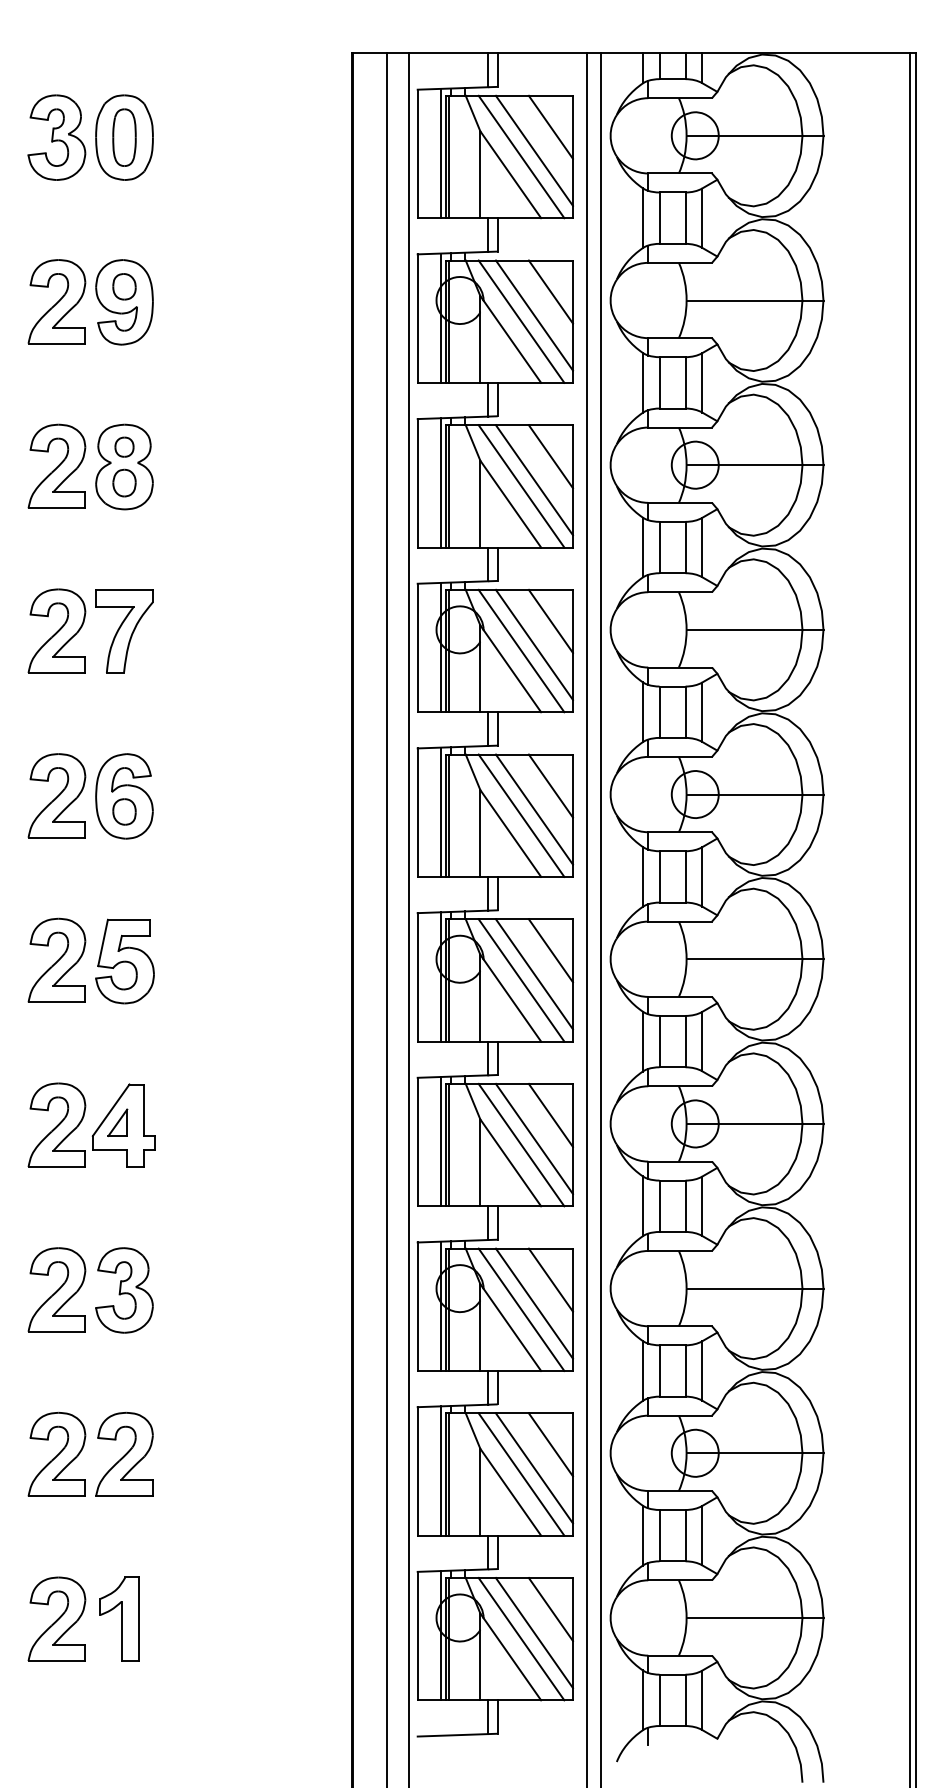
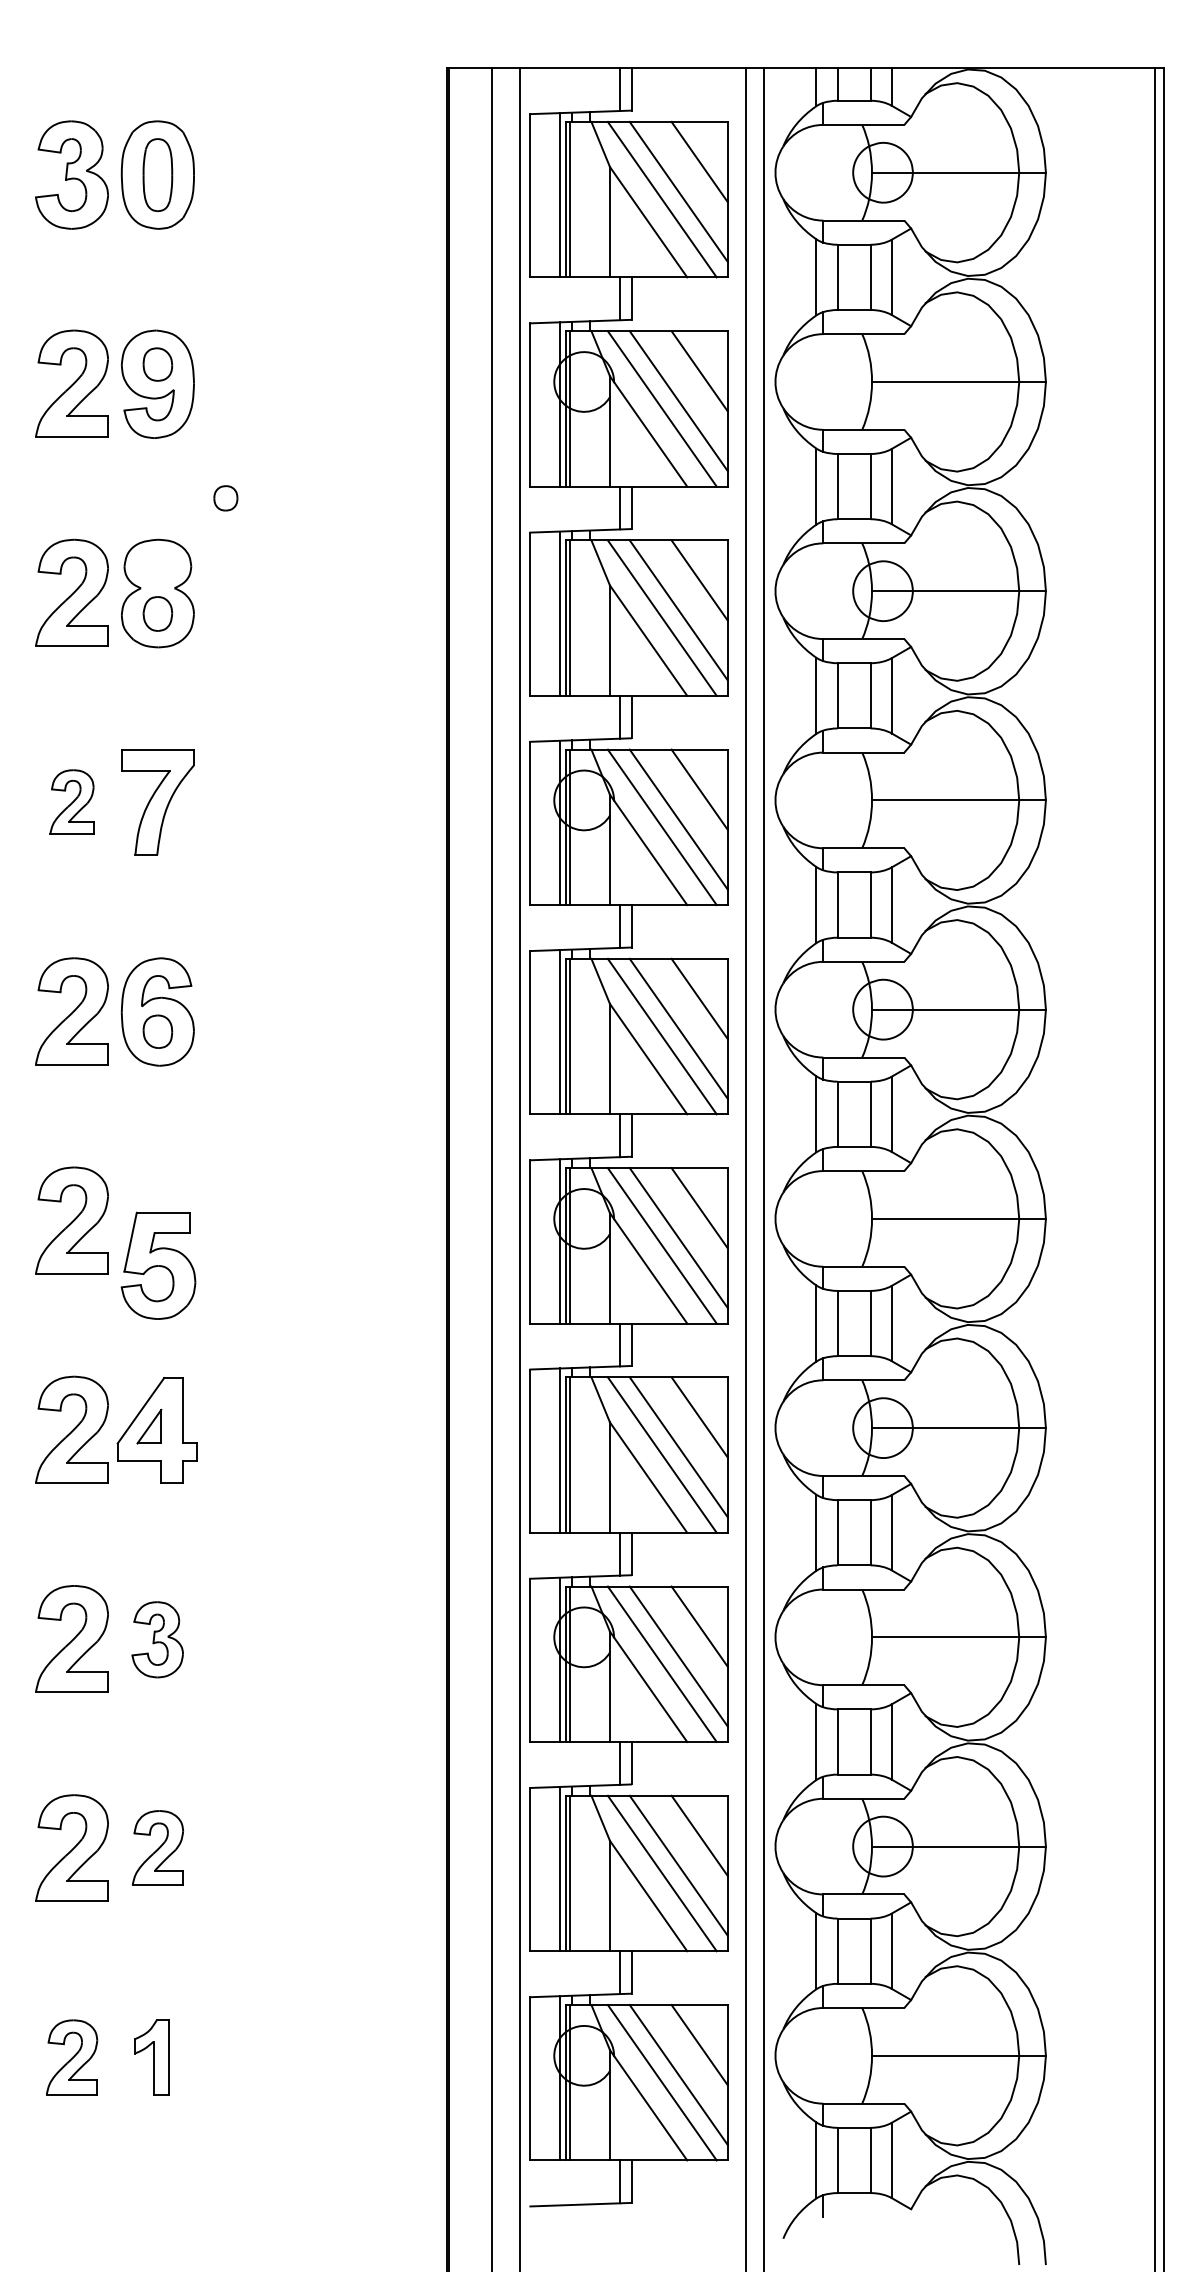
part: (124, 447) -> (225, 498), moved
part: (56, 630) -> (71, 801), size x0.6
part: (124, 961) -> (158, 1265), moved
part: (124, 1290) -> (157, 1639), size x0.7
part: (124, 1454) -> (157, 1847), size x0.7
part: (56, 1619) -> (71, 2057), size x0.7
part: (119, 1619) -> (151, 2057), size x0.7

